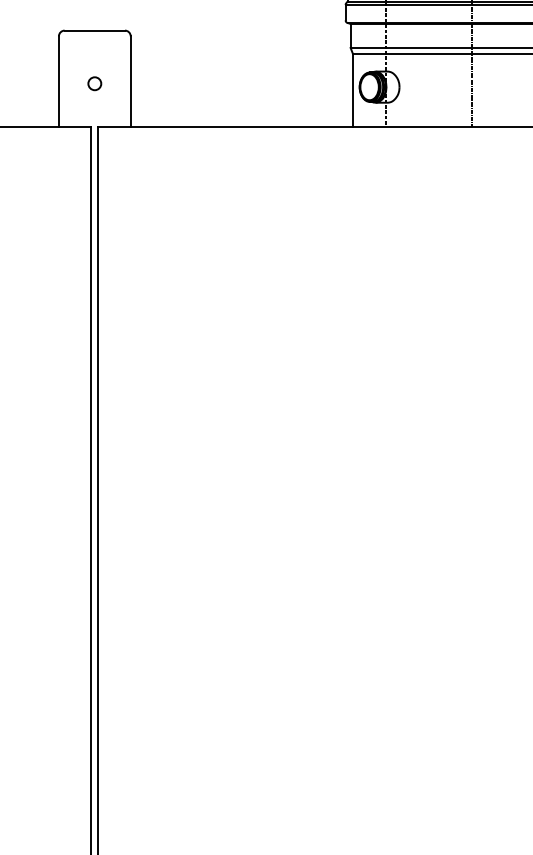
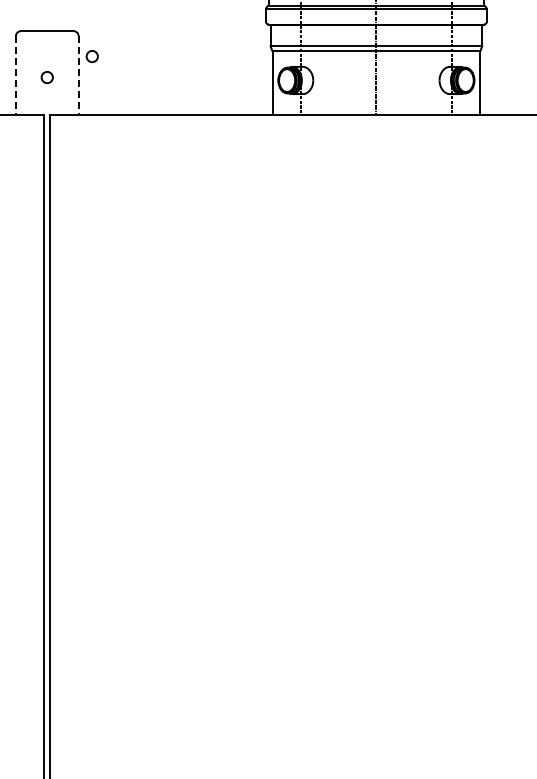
circle: (145, 59) -> (91, 56), added
line: (58, 82) -> (15, 76), solid -> dashed
line: (130, 82) -> (78, 76), solid -> dashed

